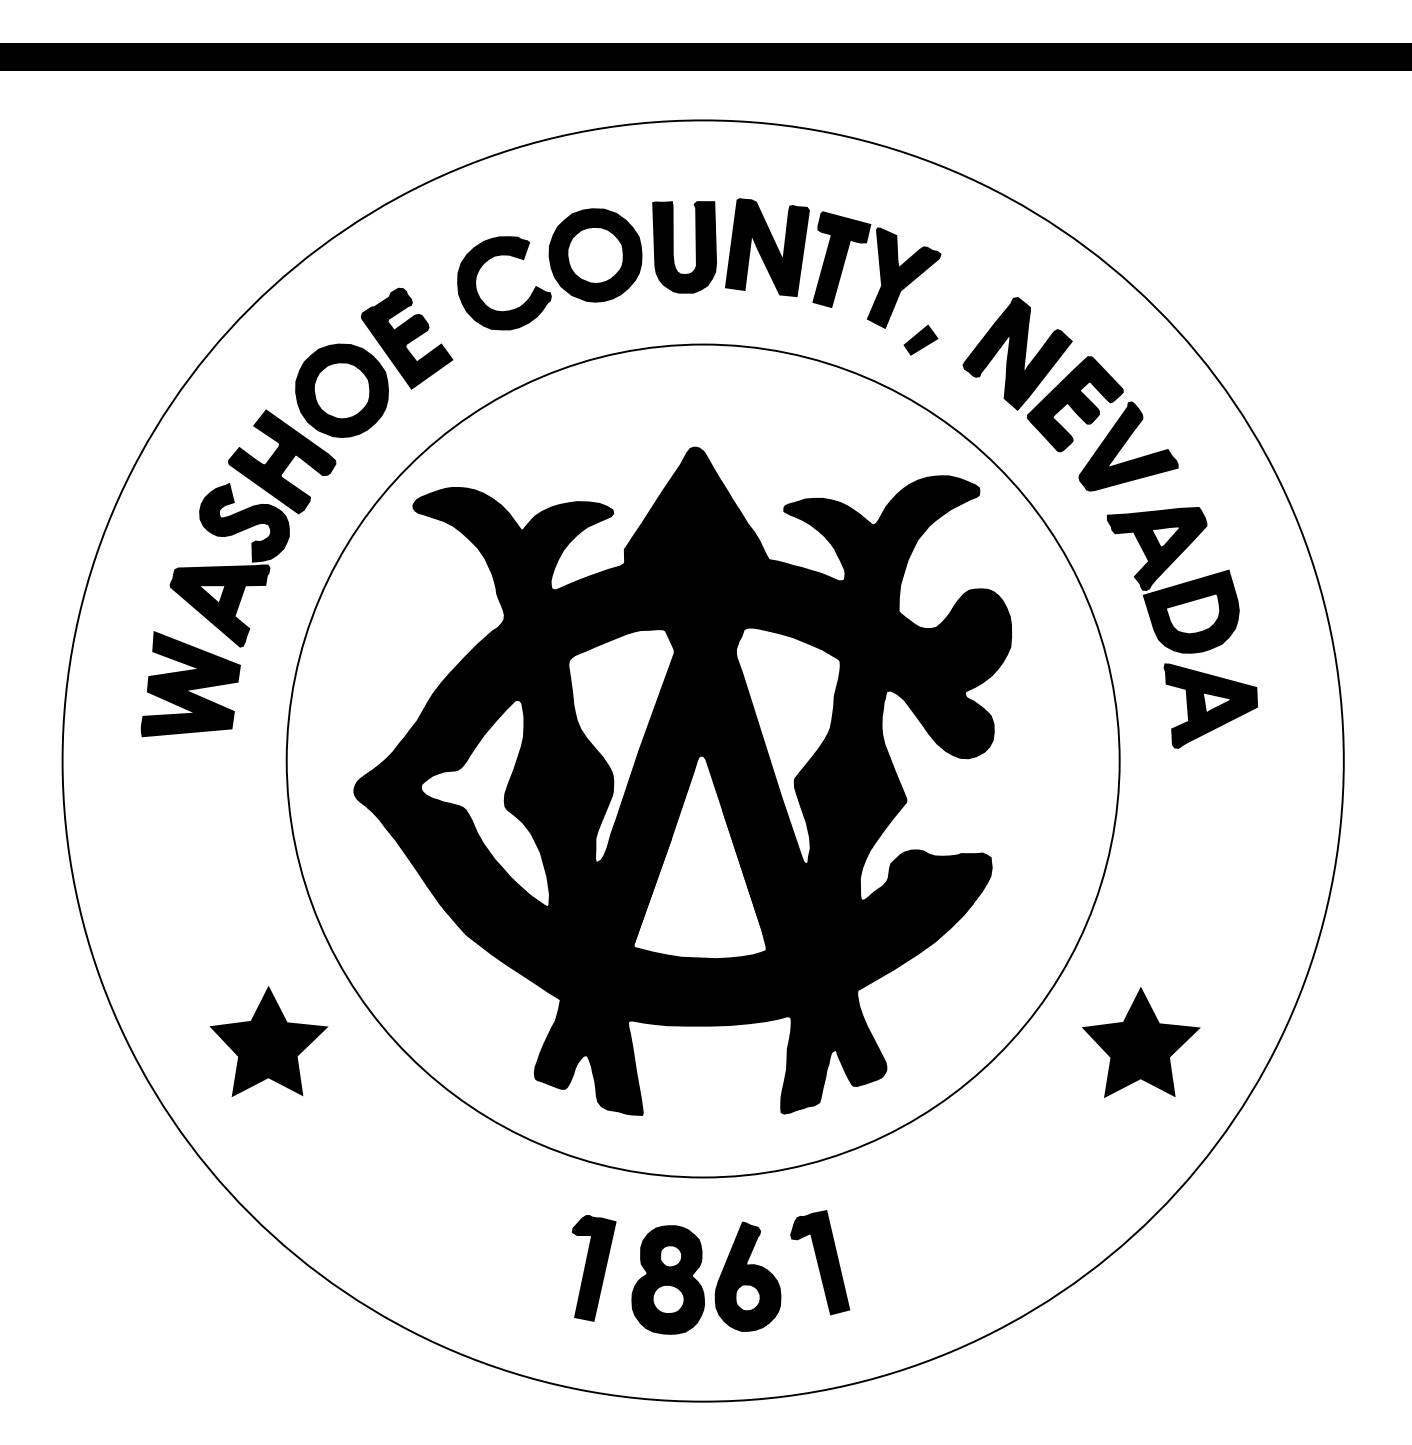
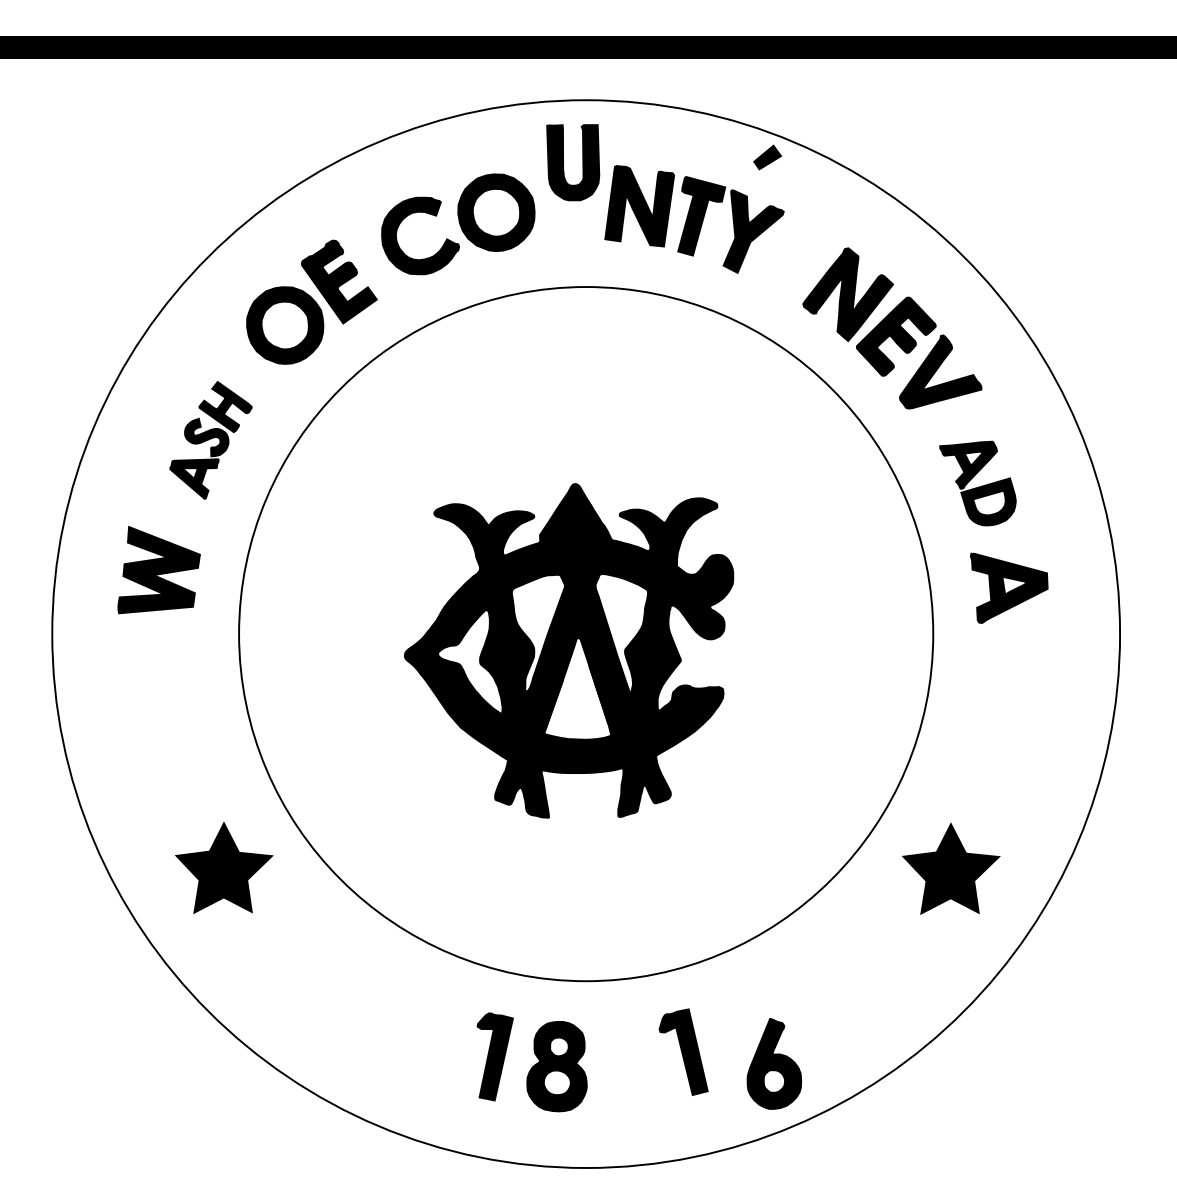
part: (673, 247) -> (563, 162), moved
part: (920, 339) -> (767, 156), moved
part: (252, 528) -> (210, 440), size x0.6
part: (1173, 580) -> (978, 483), size x0.7
part: (682, 780) -> (568, 650), size x0.6
part: (747, 1276) -> (773, 1063), moved

